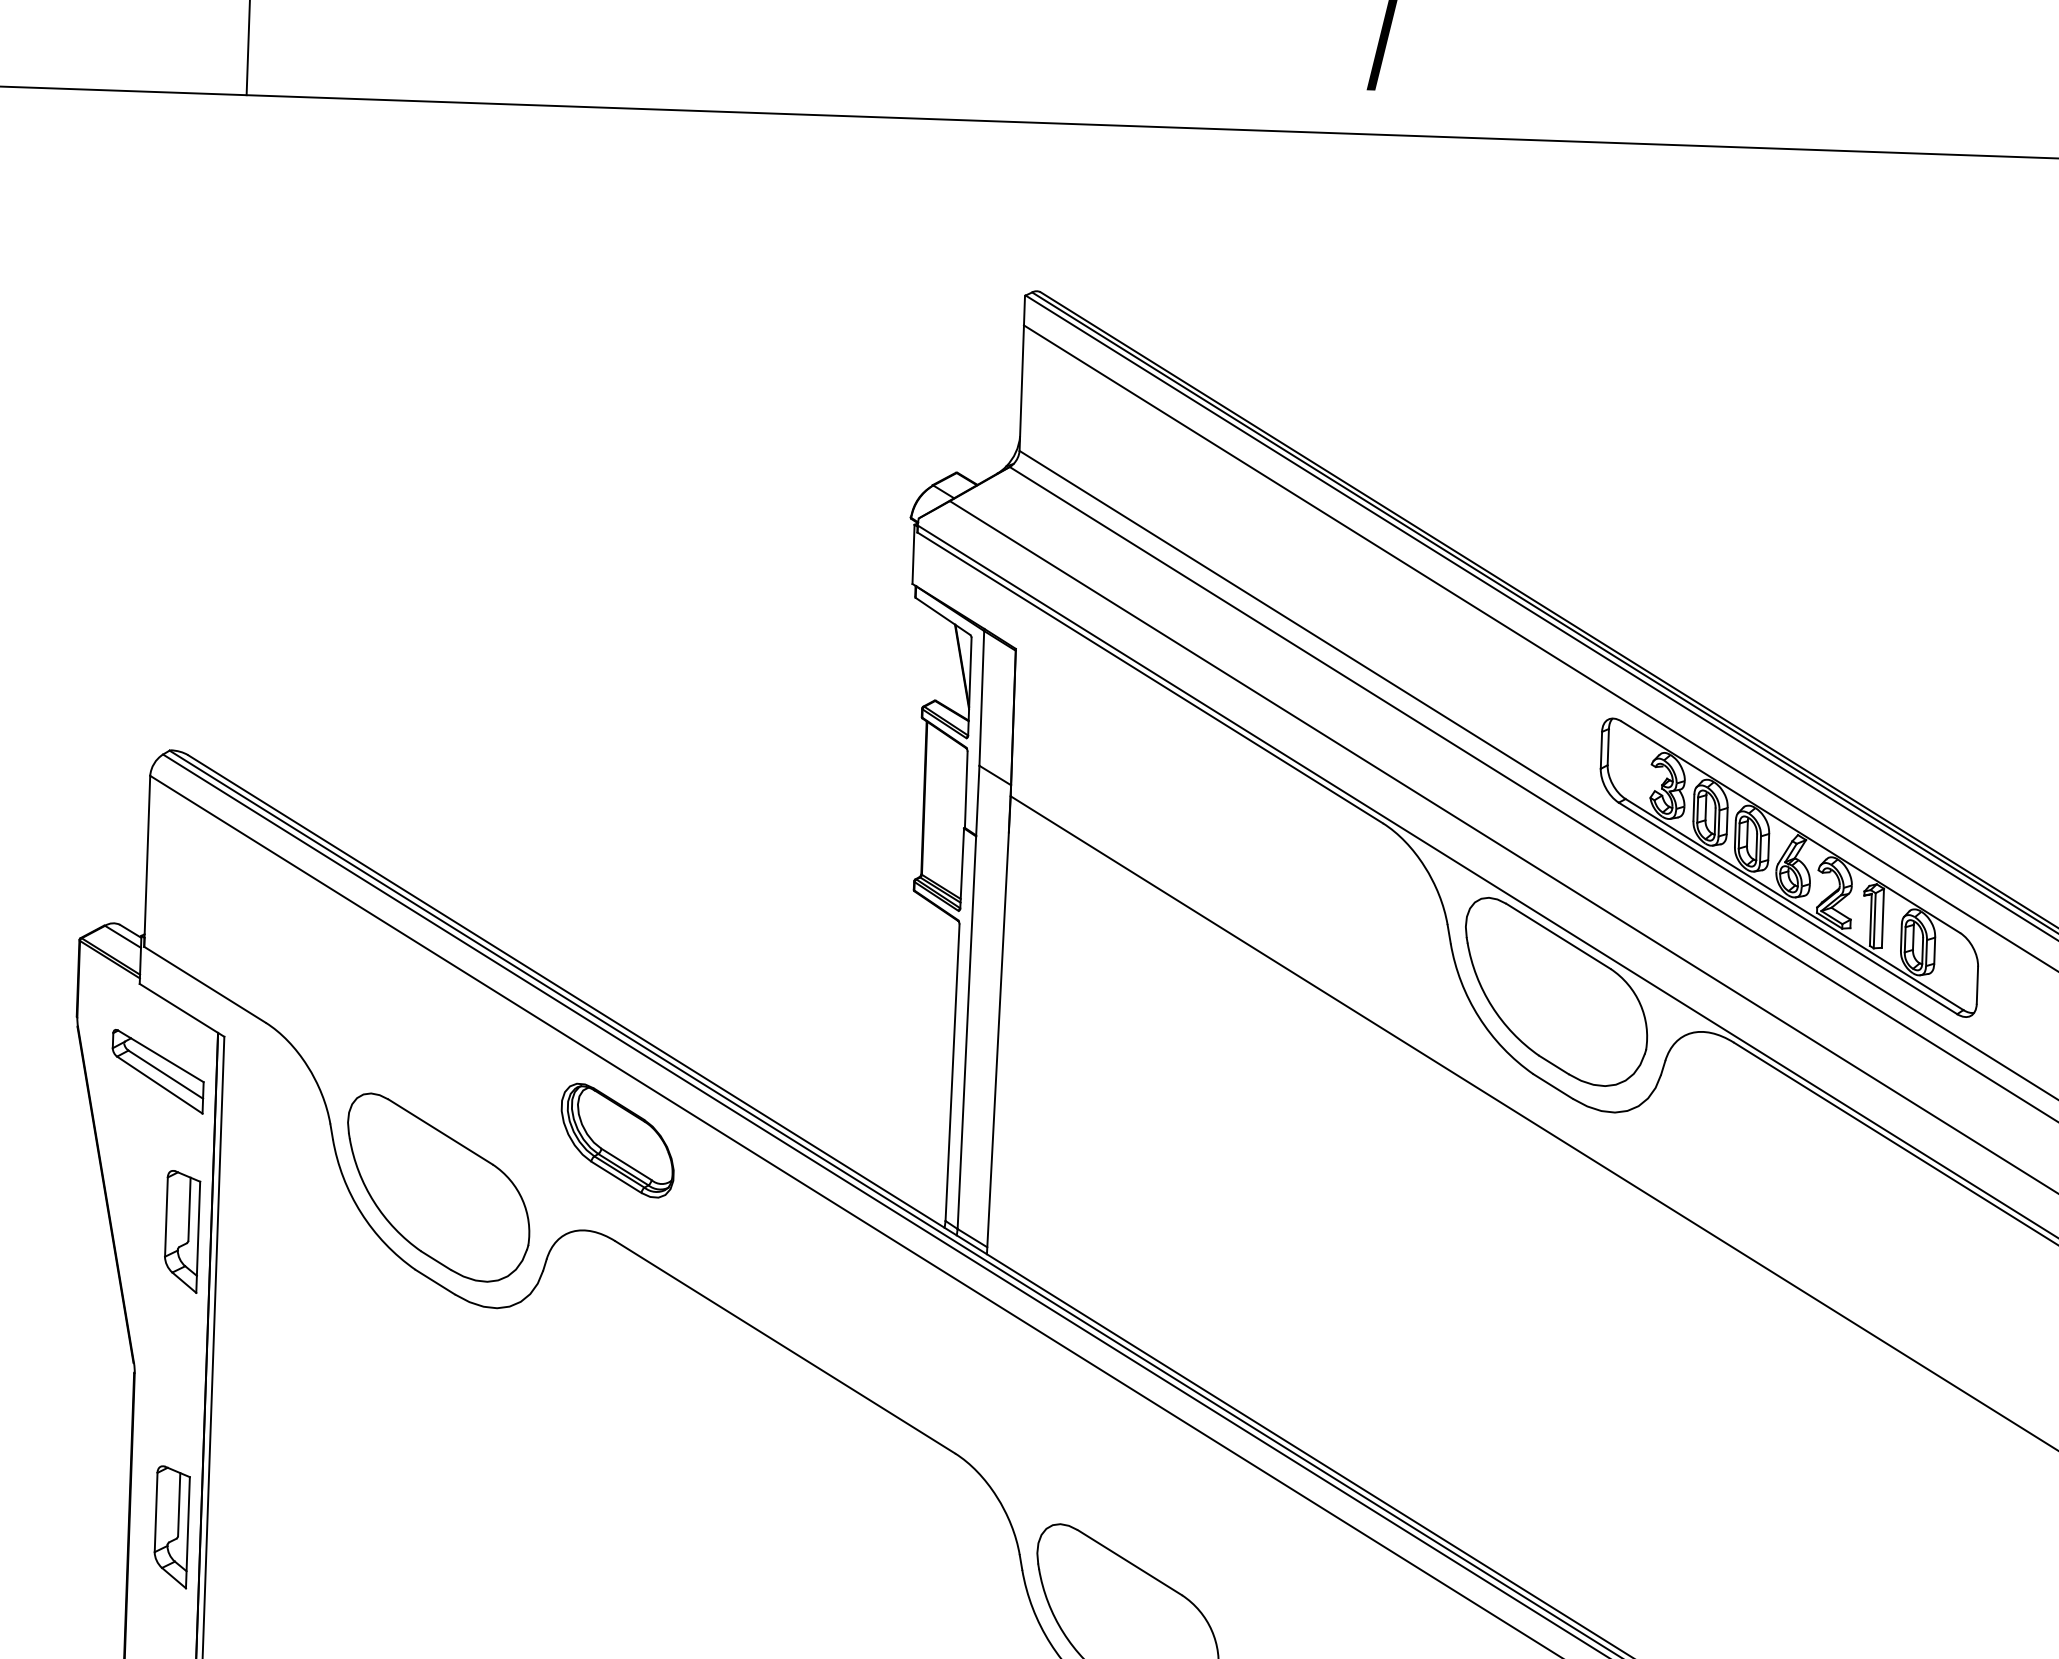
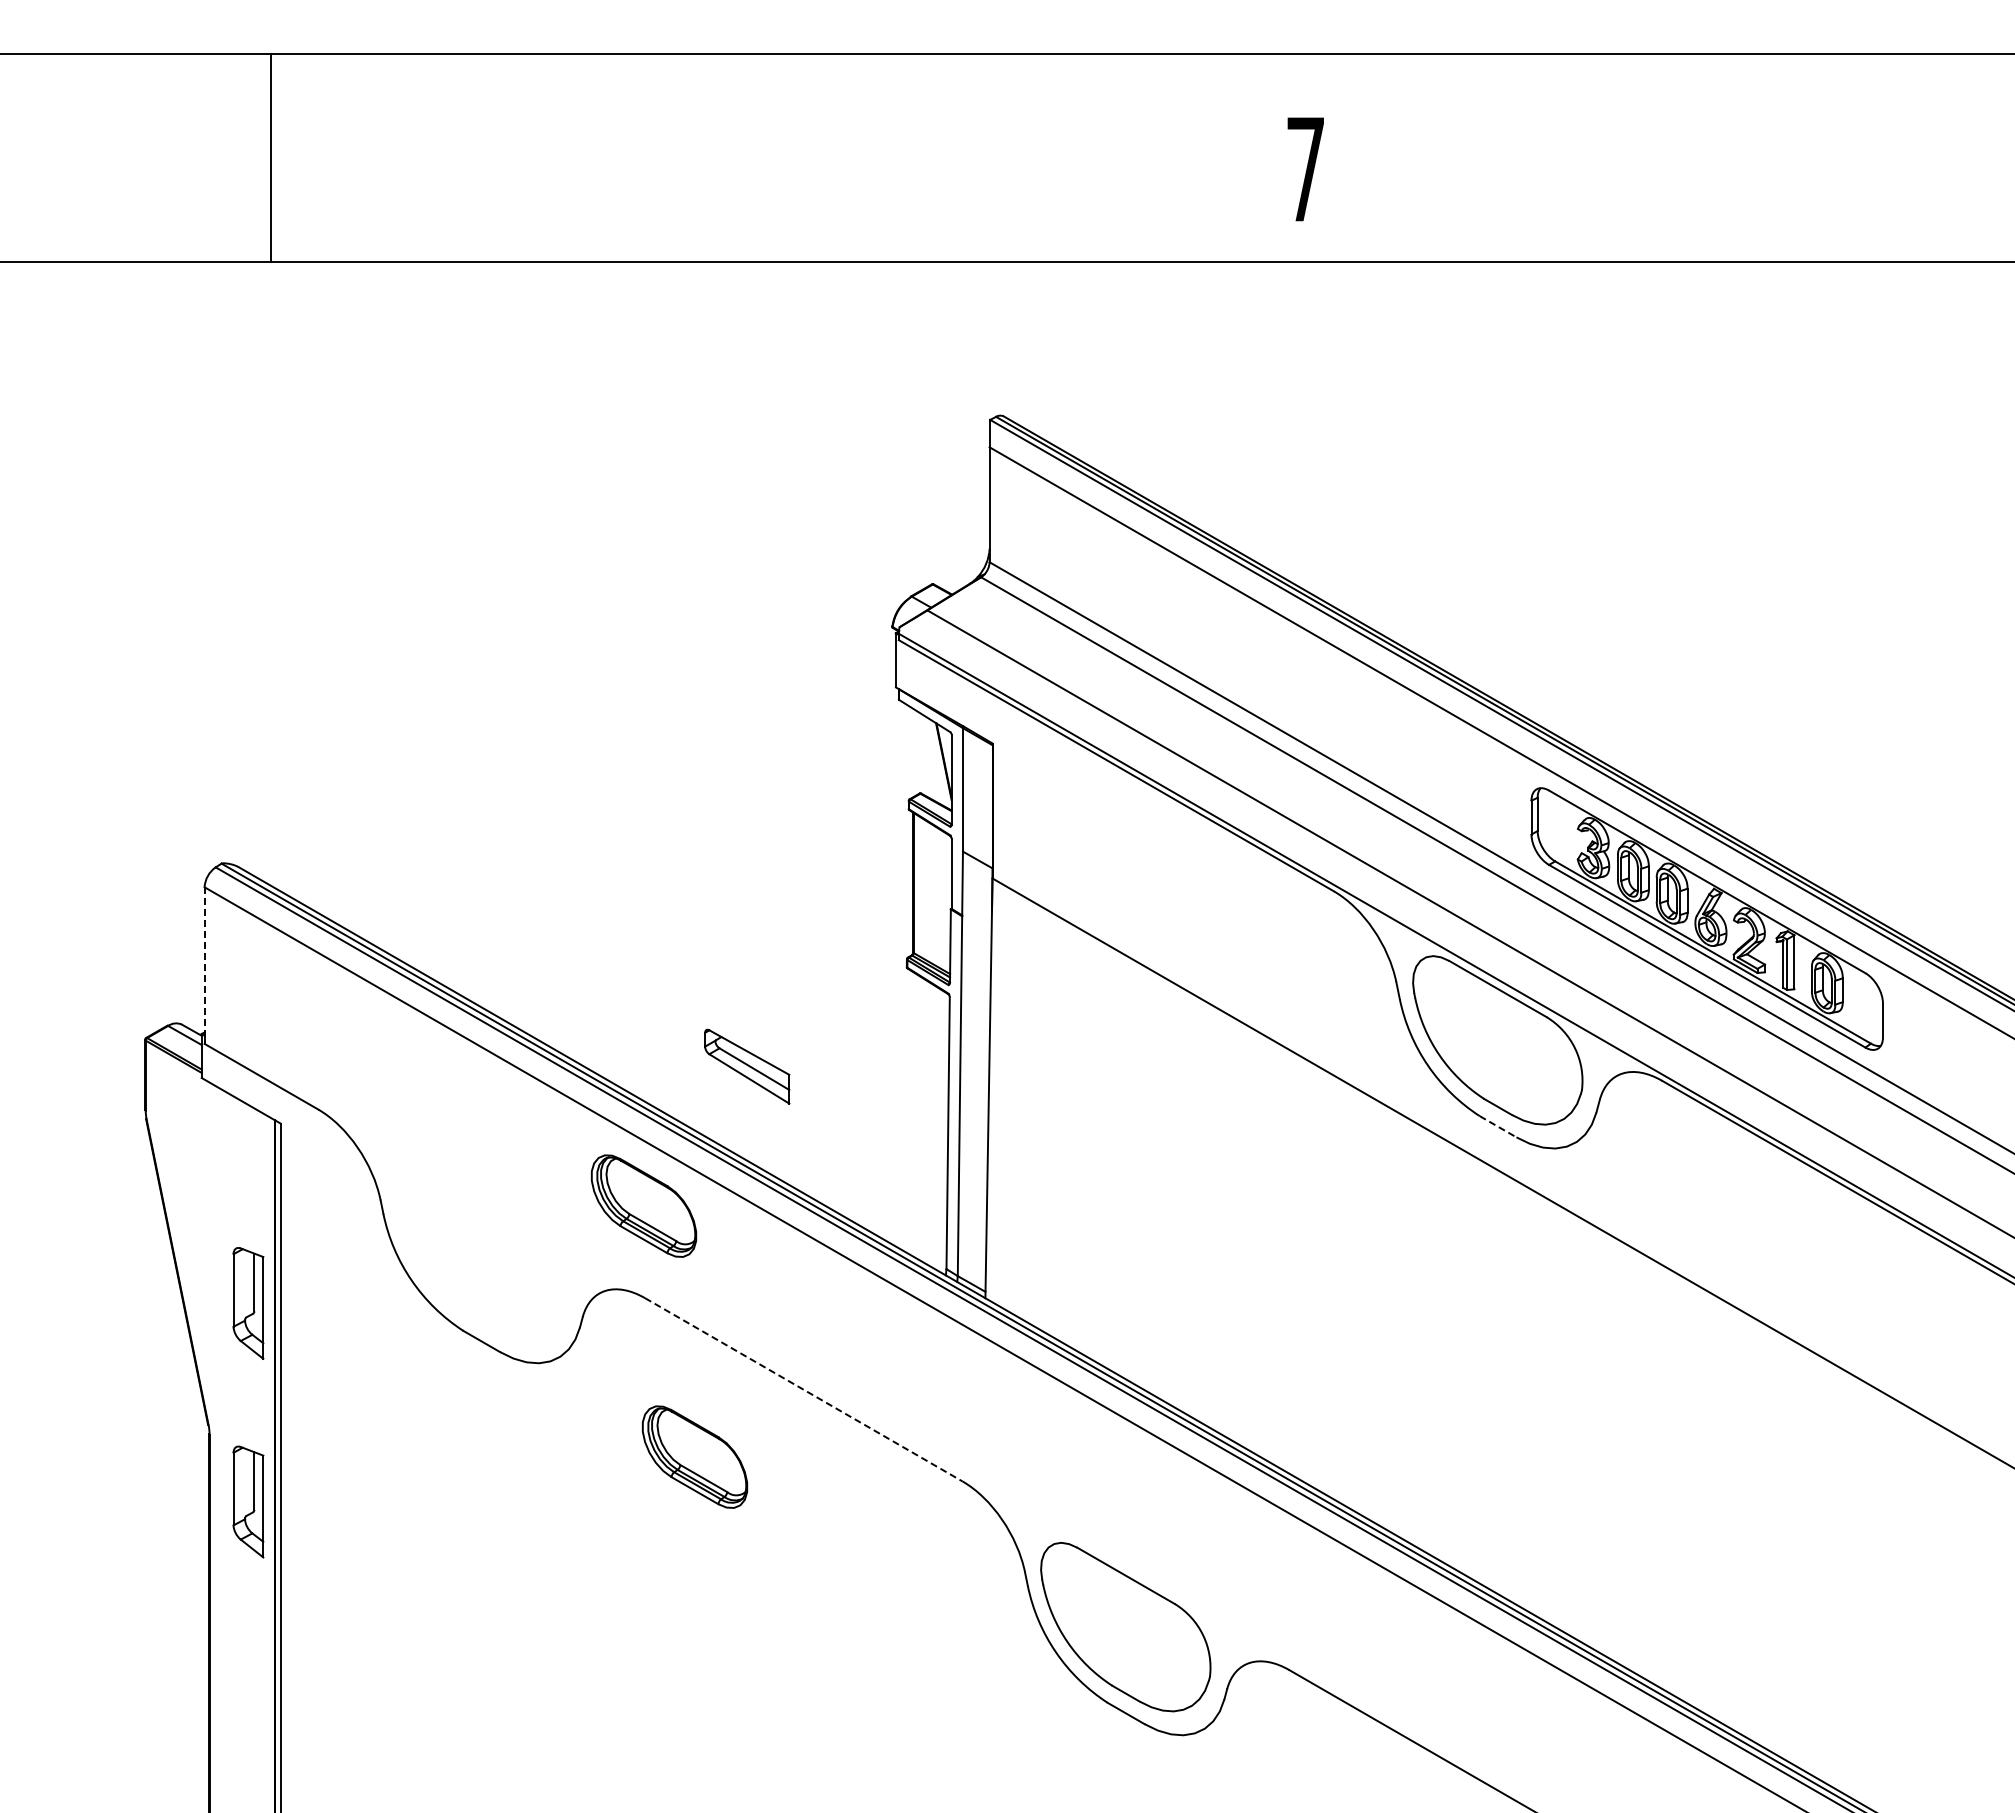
line: (147, 862) -> (204, 966), solid -> dashed
part: (158, 1071) -> (747, 1066), moved
line: (1553, 1086) -> (1498, 1126), solid -> dashed
part: (437, 1188) -> (480, 1255), removed
line: (785, 1348) -> (804, 1390), solid -> dashed
part: (663, 1415) -> (694, 1456), added
part: (171, 1526) -> (248, 1501), moved

